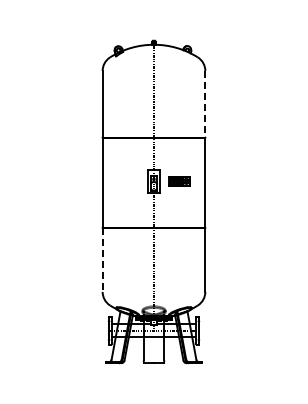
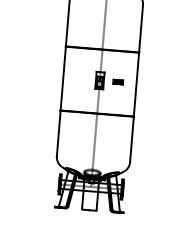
line: (205, 104) -> (141, 28), dashed -> solid
part: (179, 181) -> (118, 82), size x0.62
line: (102, 259) -> (58, 133), dashed -> solid

